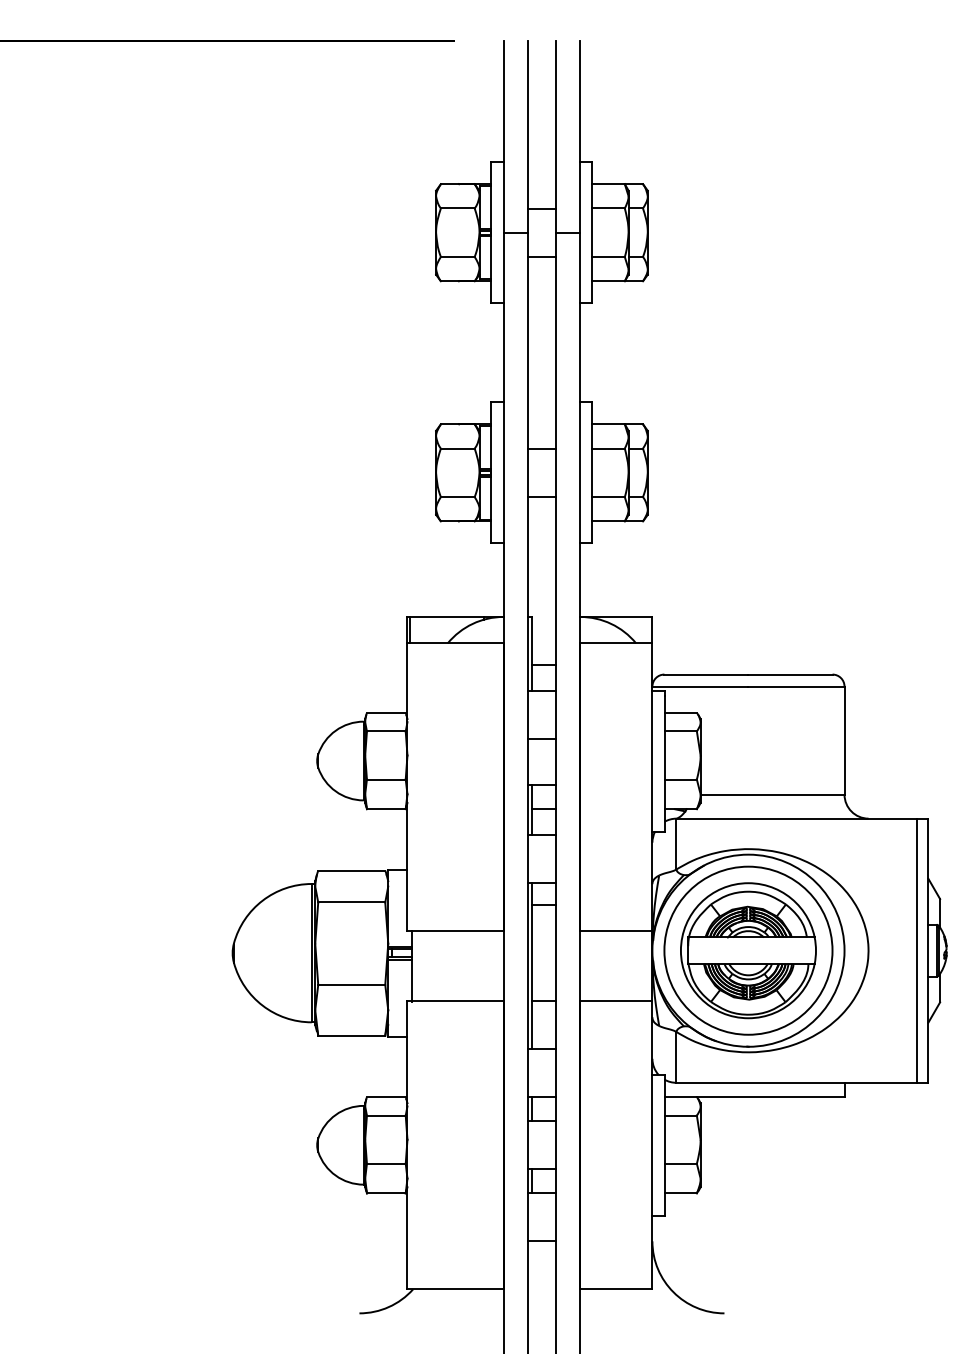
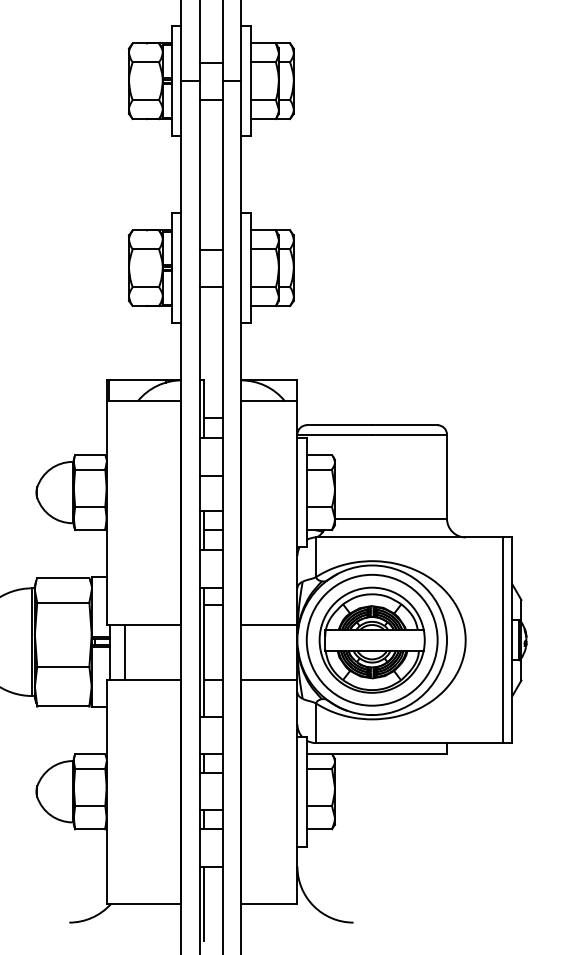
line: (431, 966) -> (125, 652), added
line: (532, 1289) -> (204, 904), added

